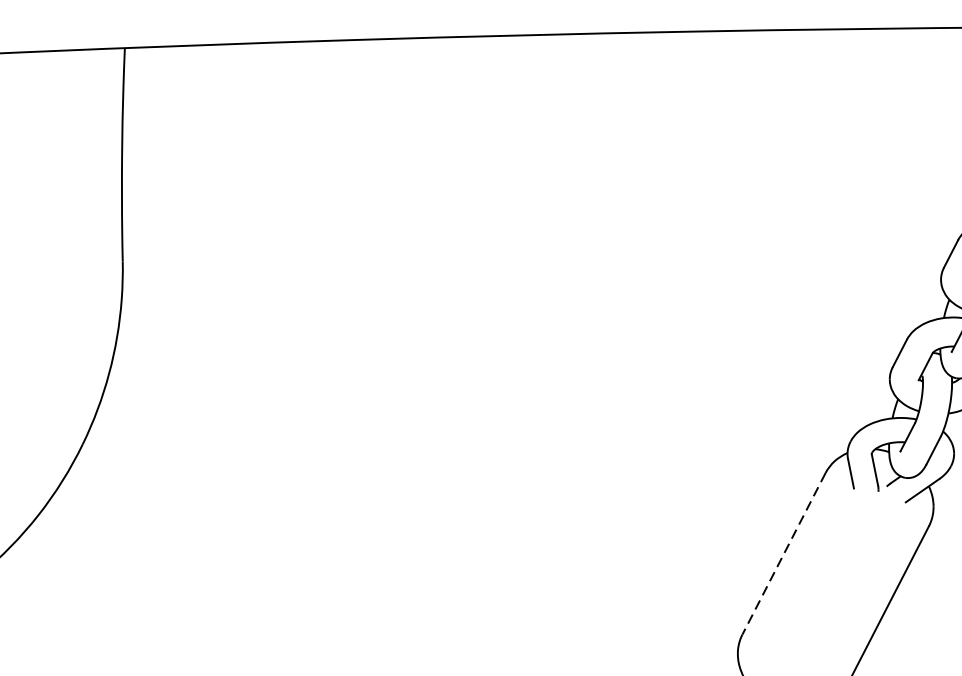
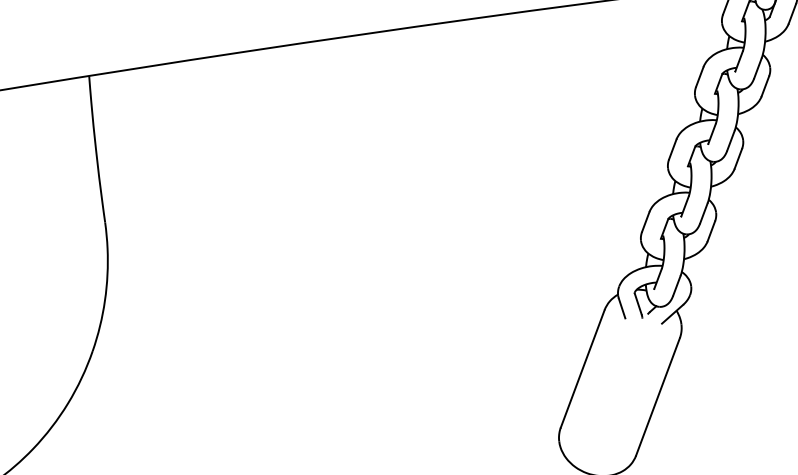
line: (783, 553) -> (582, 368), dashed -> solid

